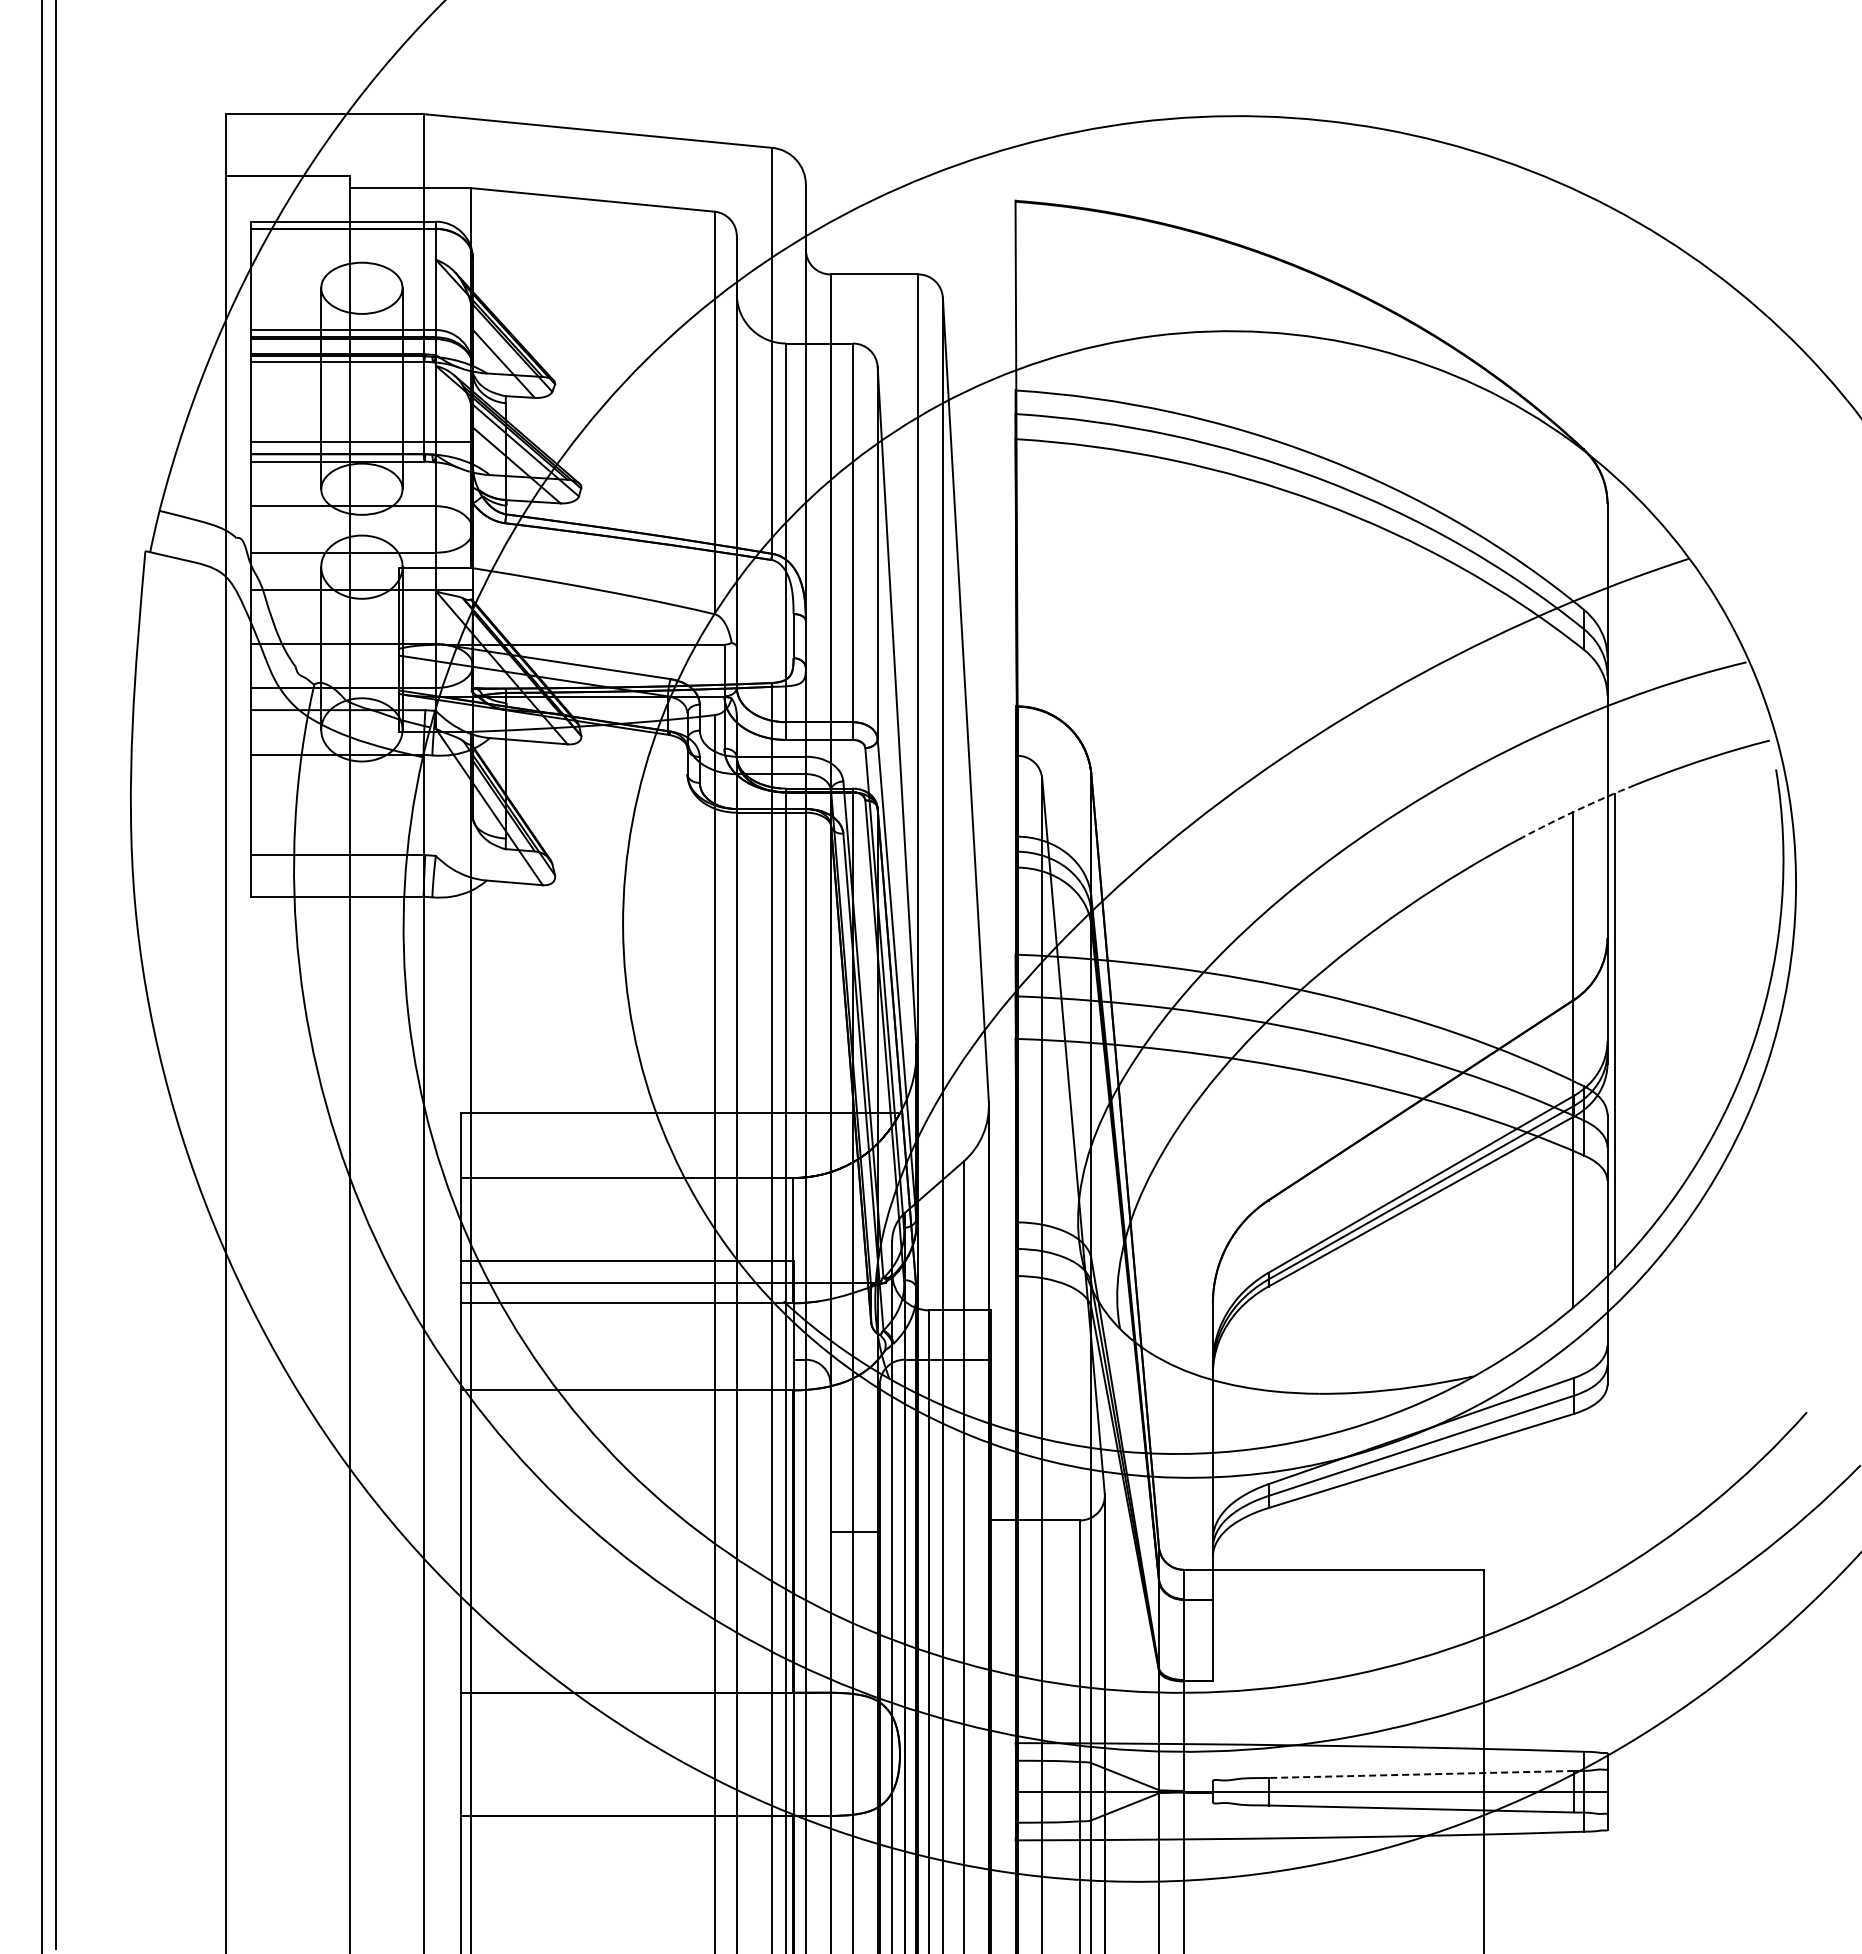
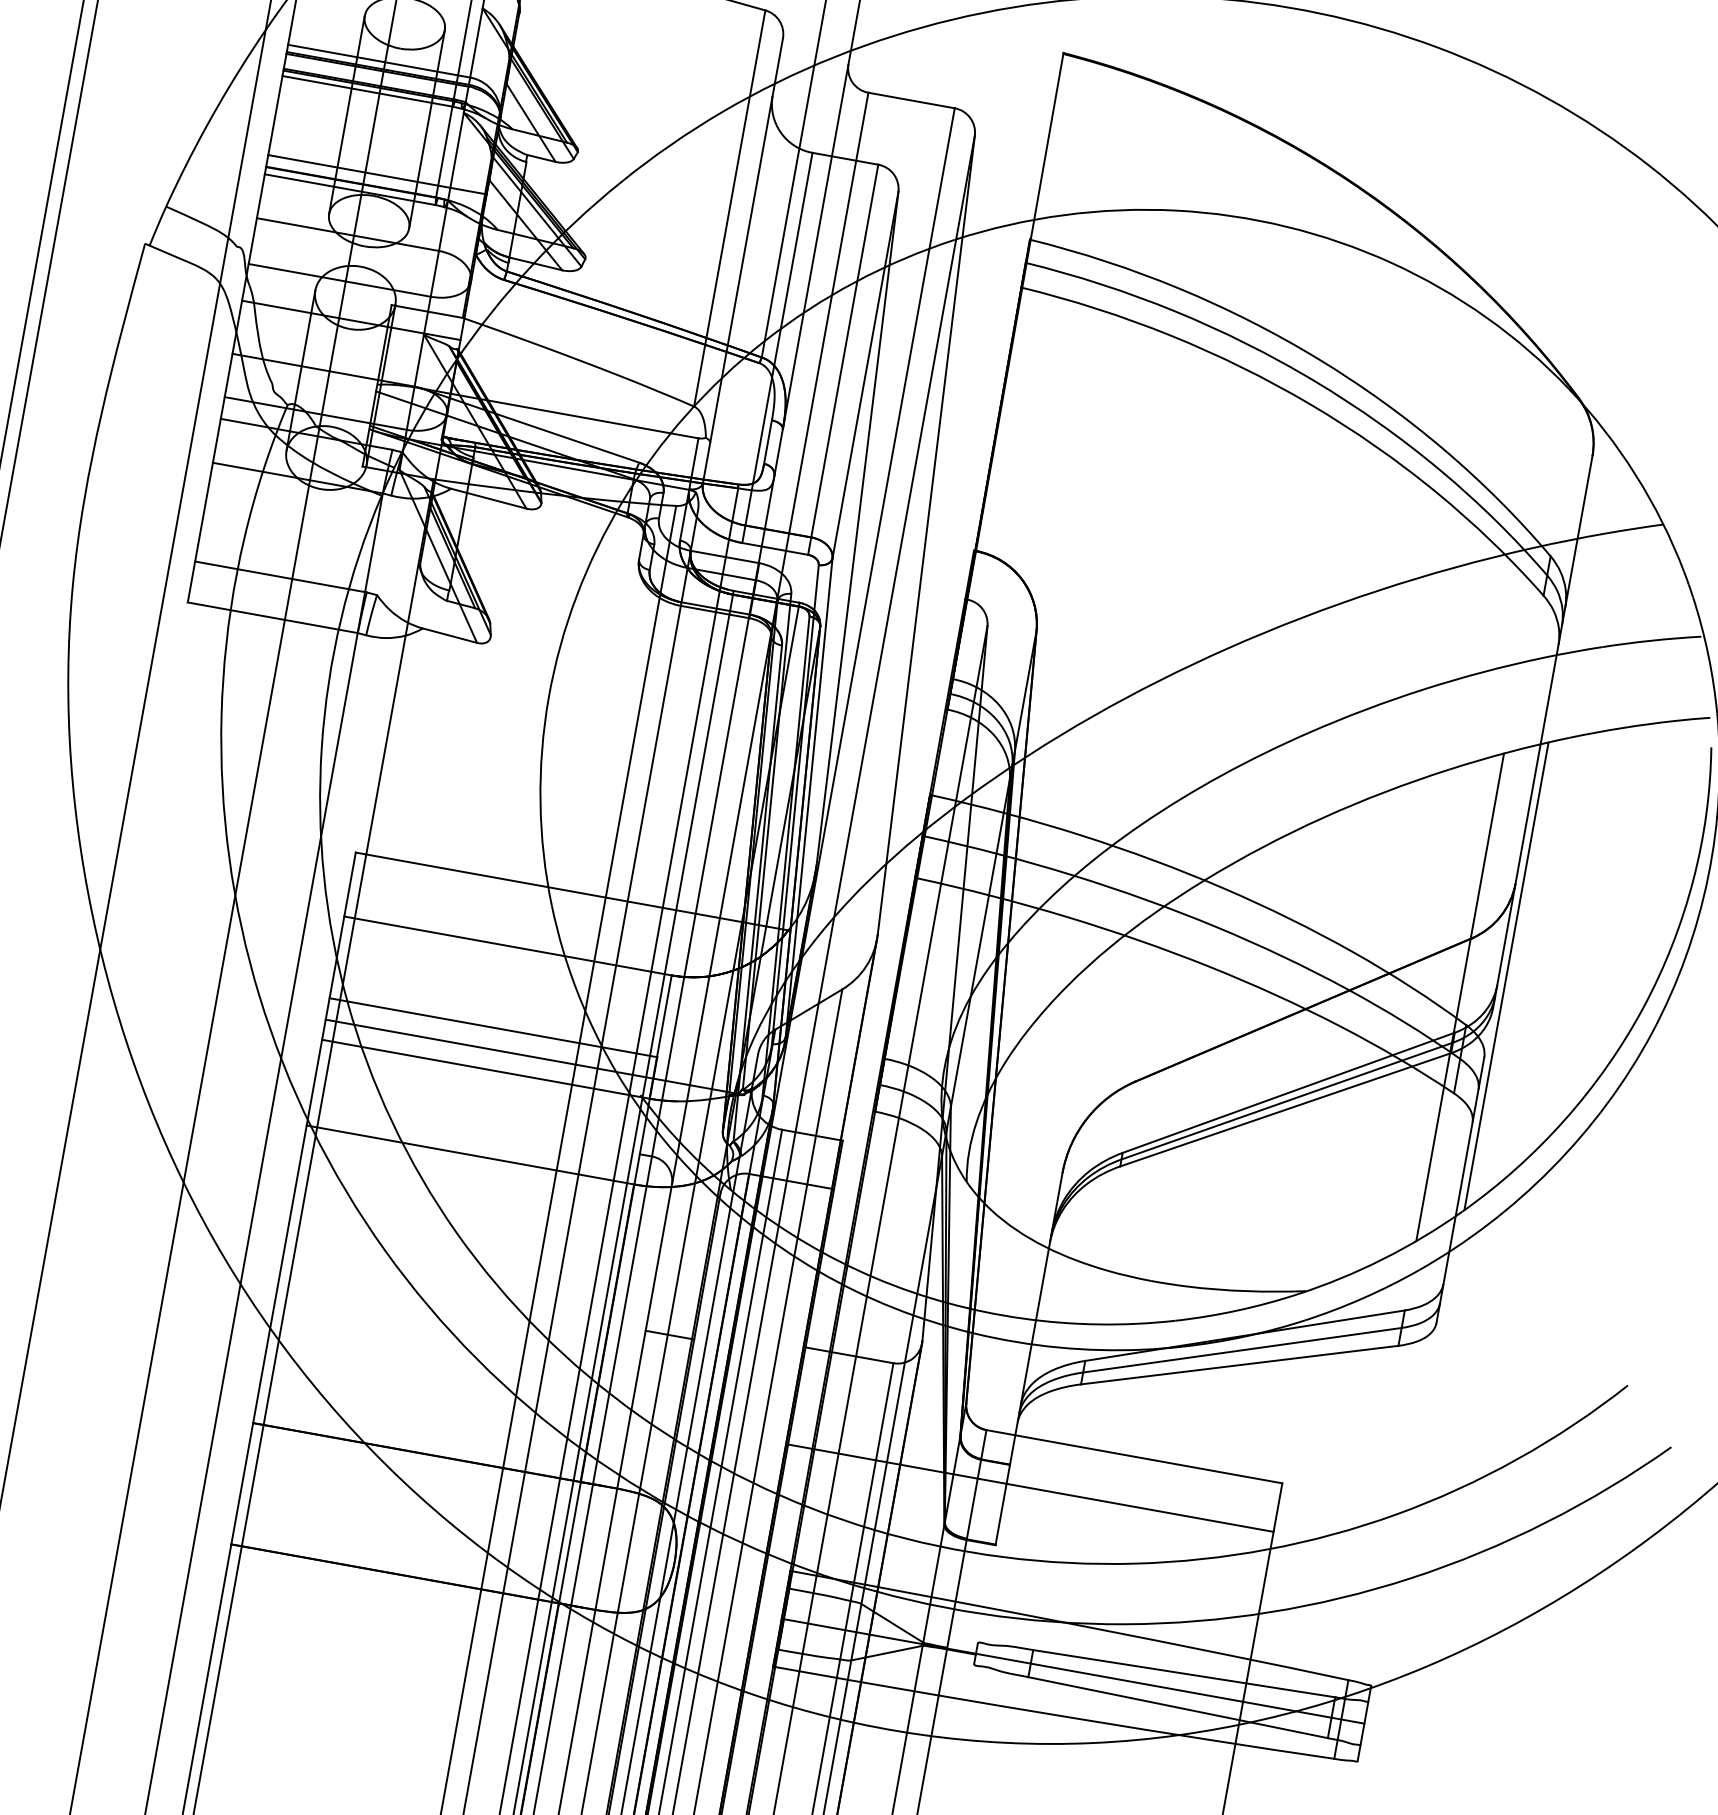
arc: (1577, 809) -> (1508, 751), dashed -> solid
line: (1237, 1619) -> (1030, 1488), added
line: (1421, 1774) -> (1184, 1673), dashed -> solid

